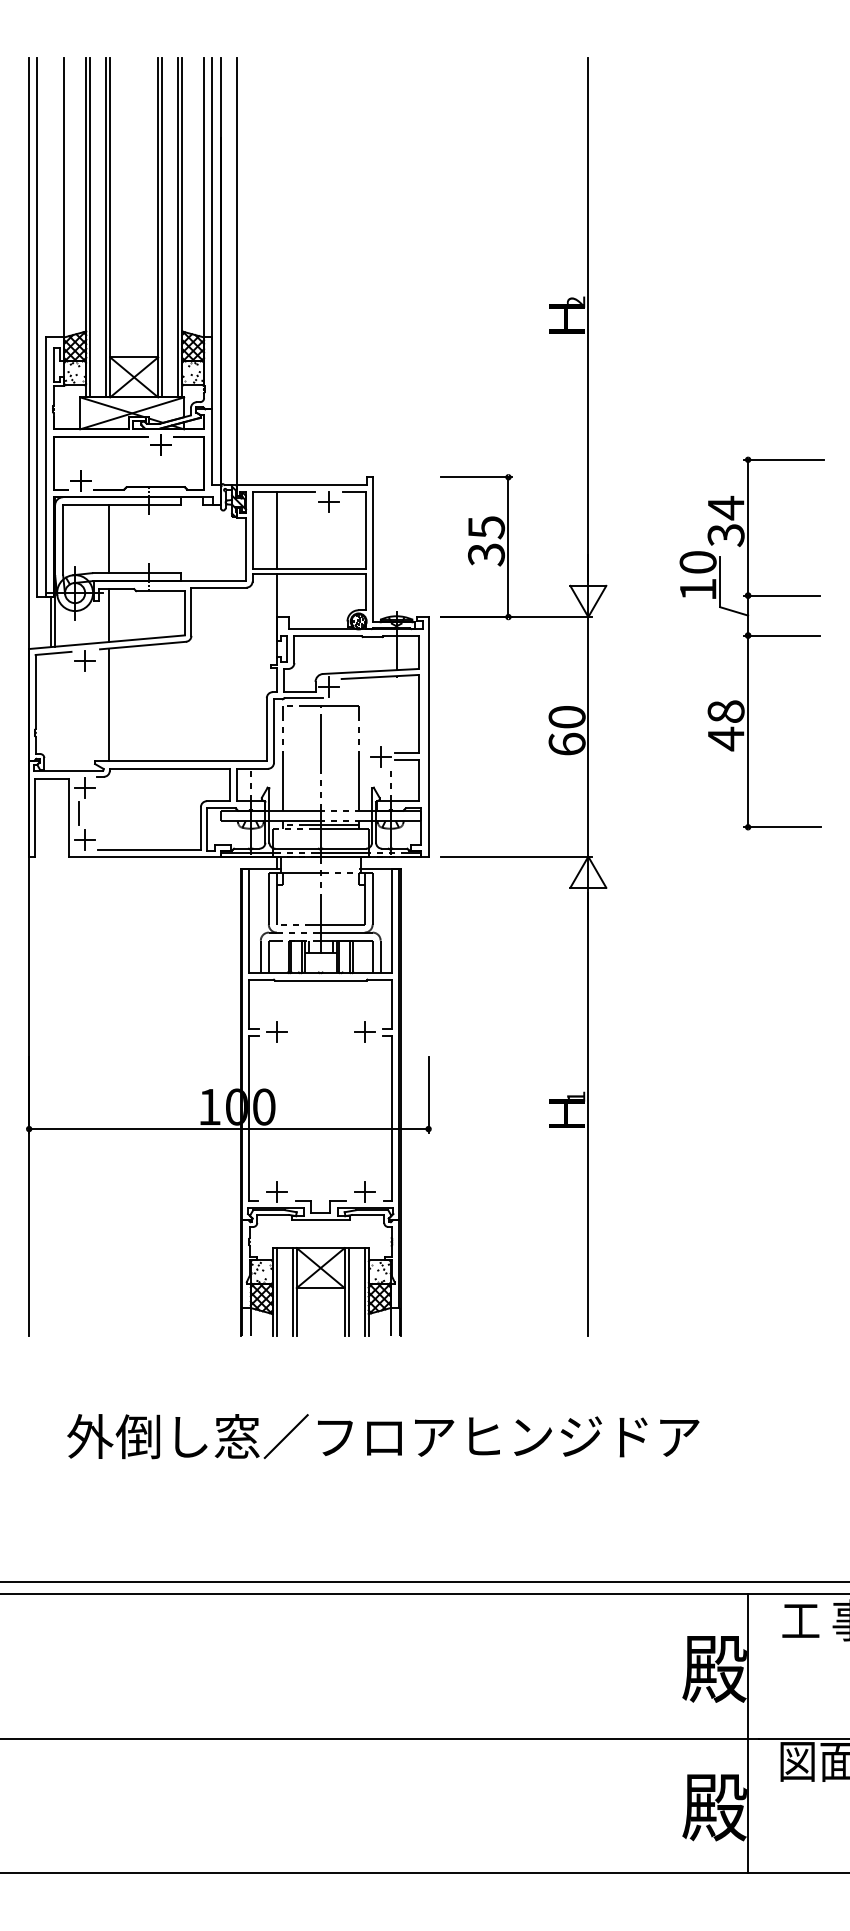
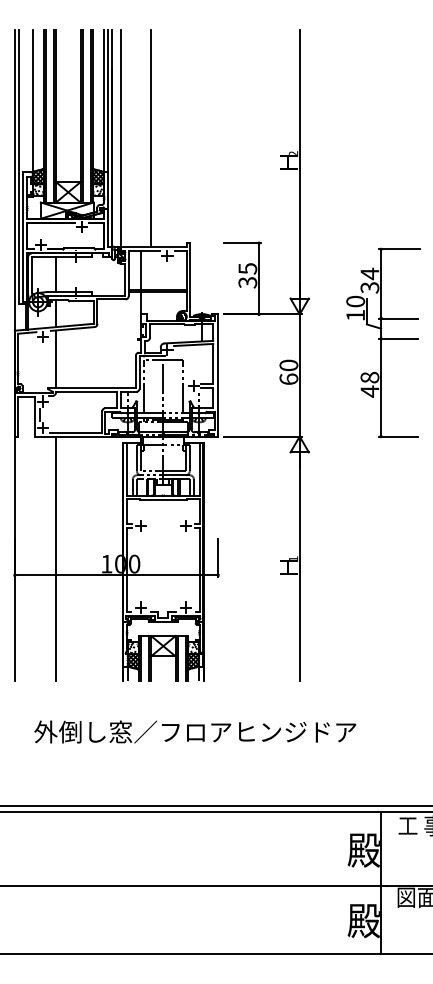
line: (297, 271) -> (151, 138), added
part: (752, 642) -> (383, 342), moved
line: (109, 1096) -> (55, 558), added

